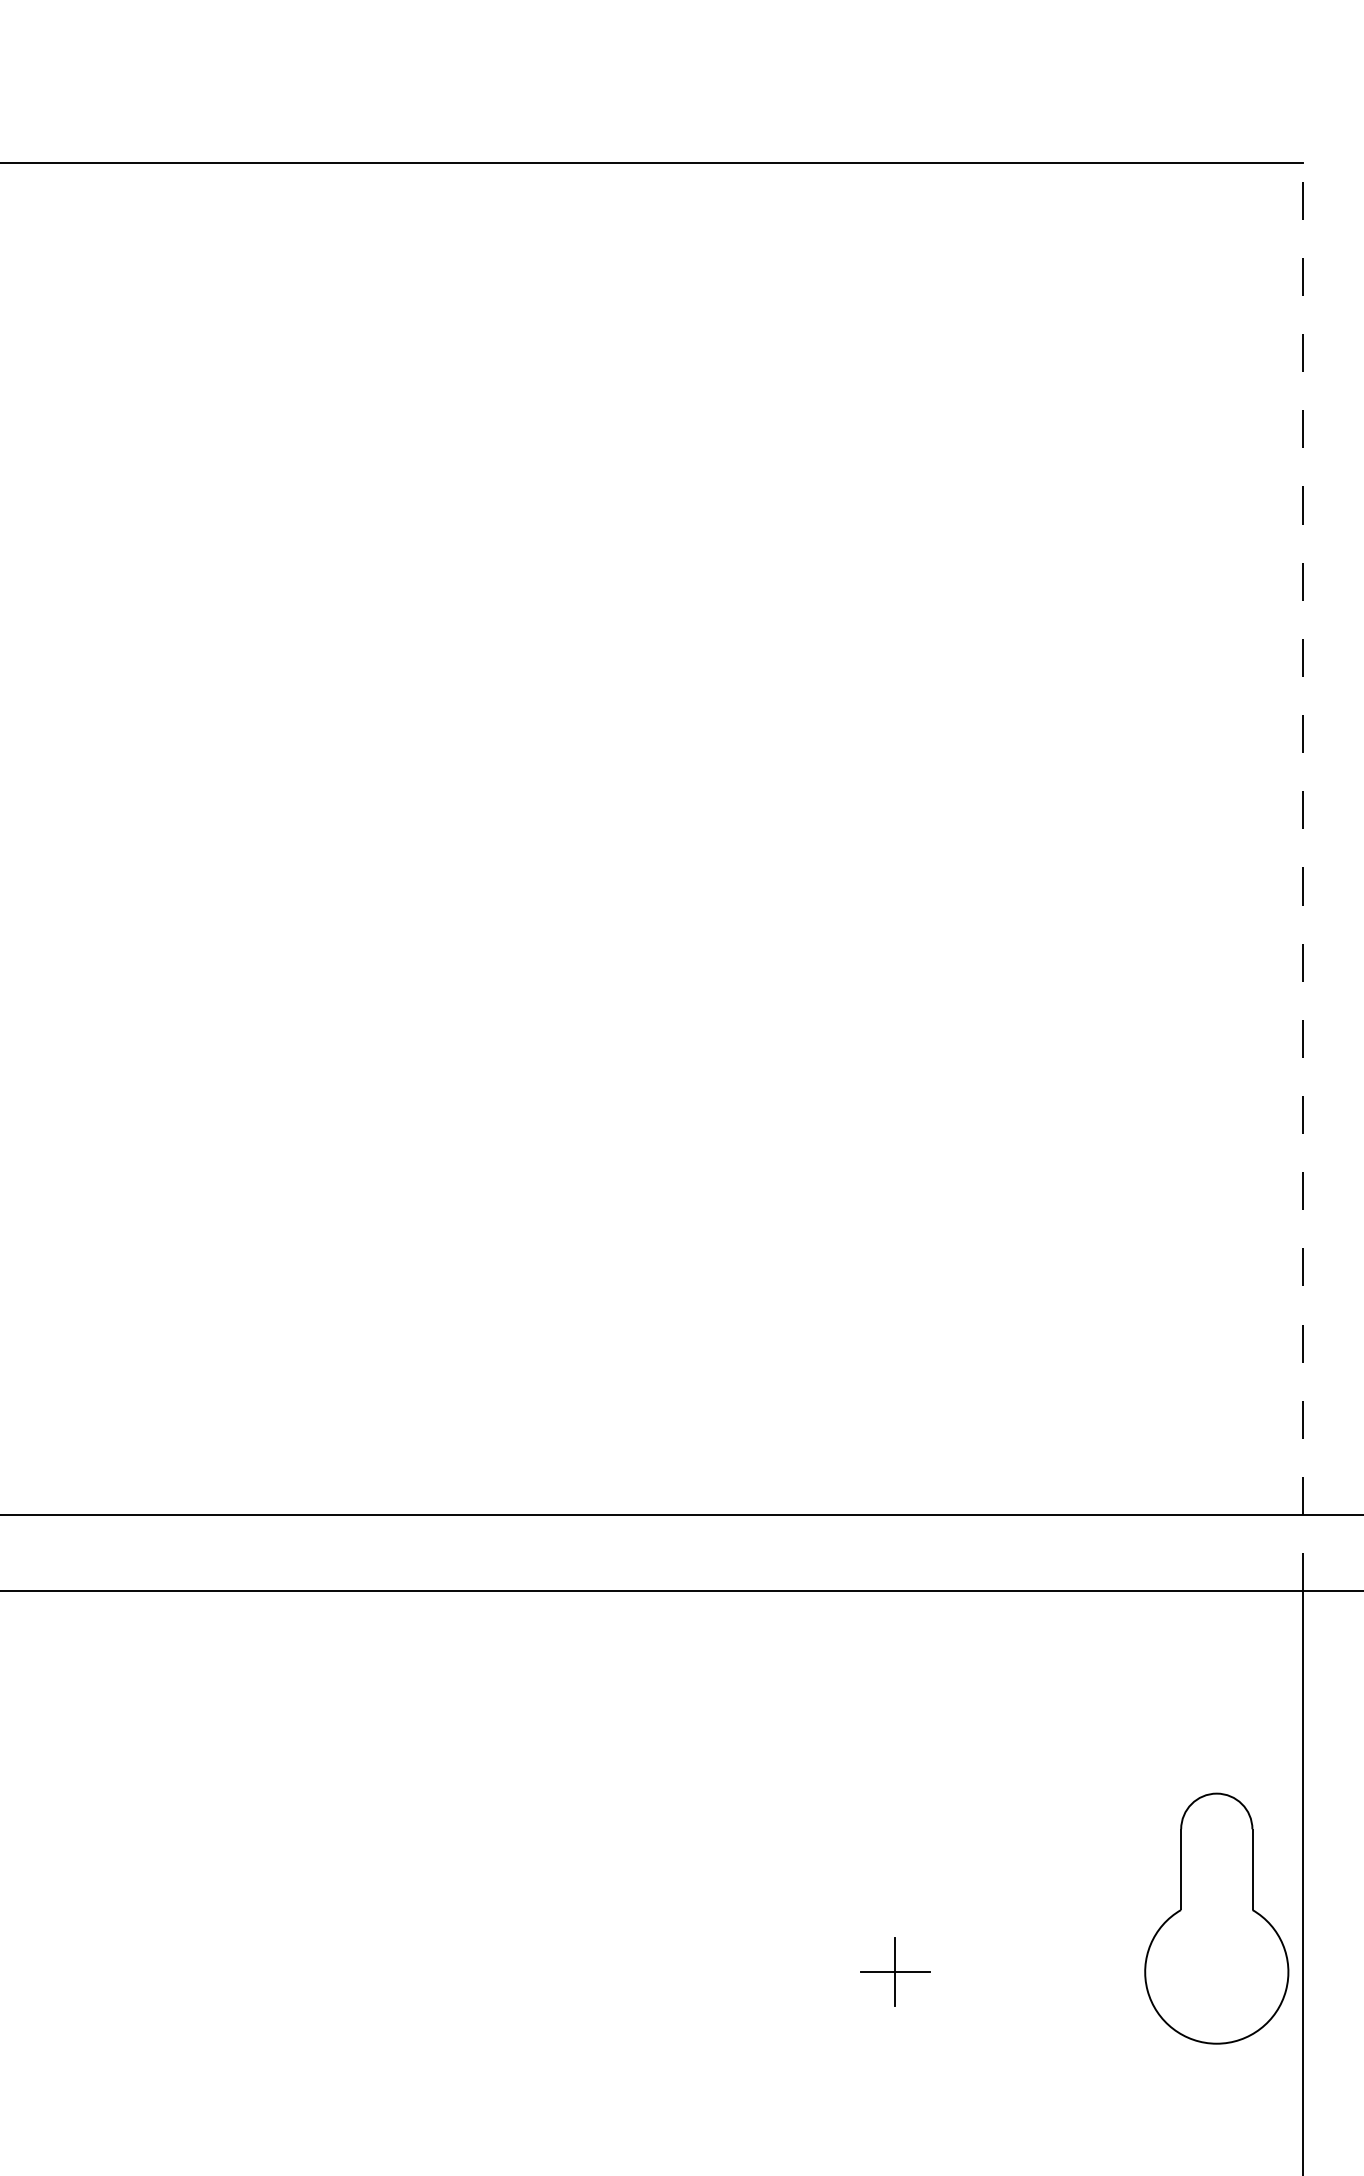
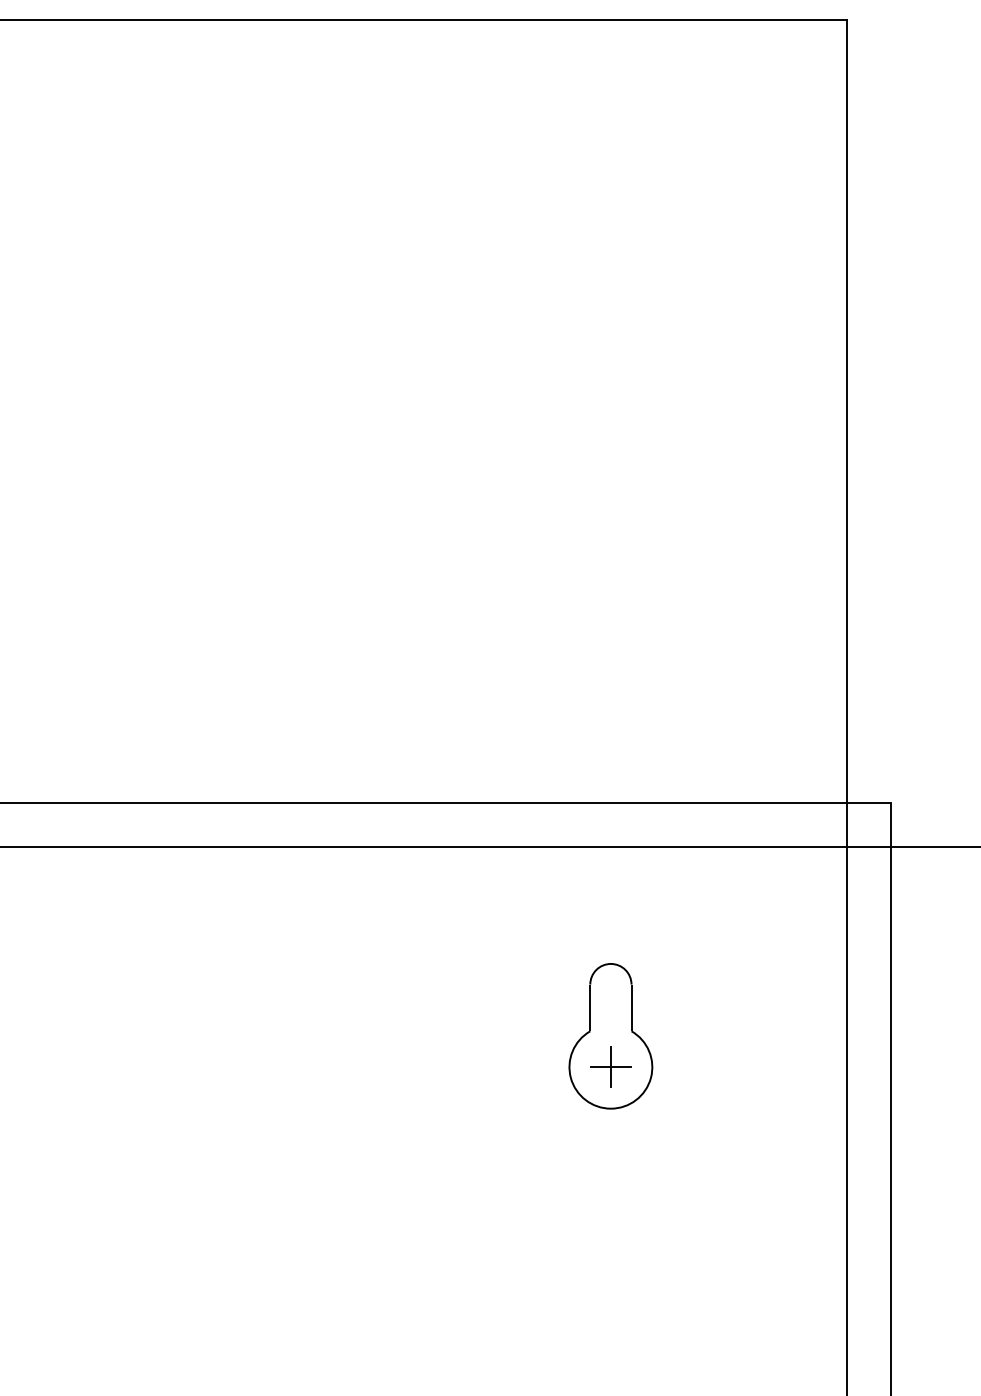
line: (1302, 875) -> (846, 432), dashed -> solid
part: (1216, 1918) -> (610, 1036), moved

